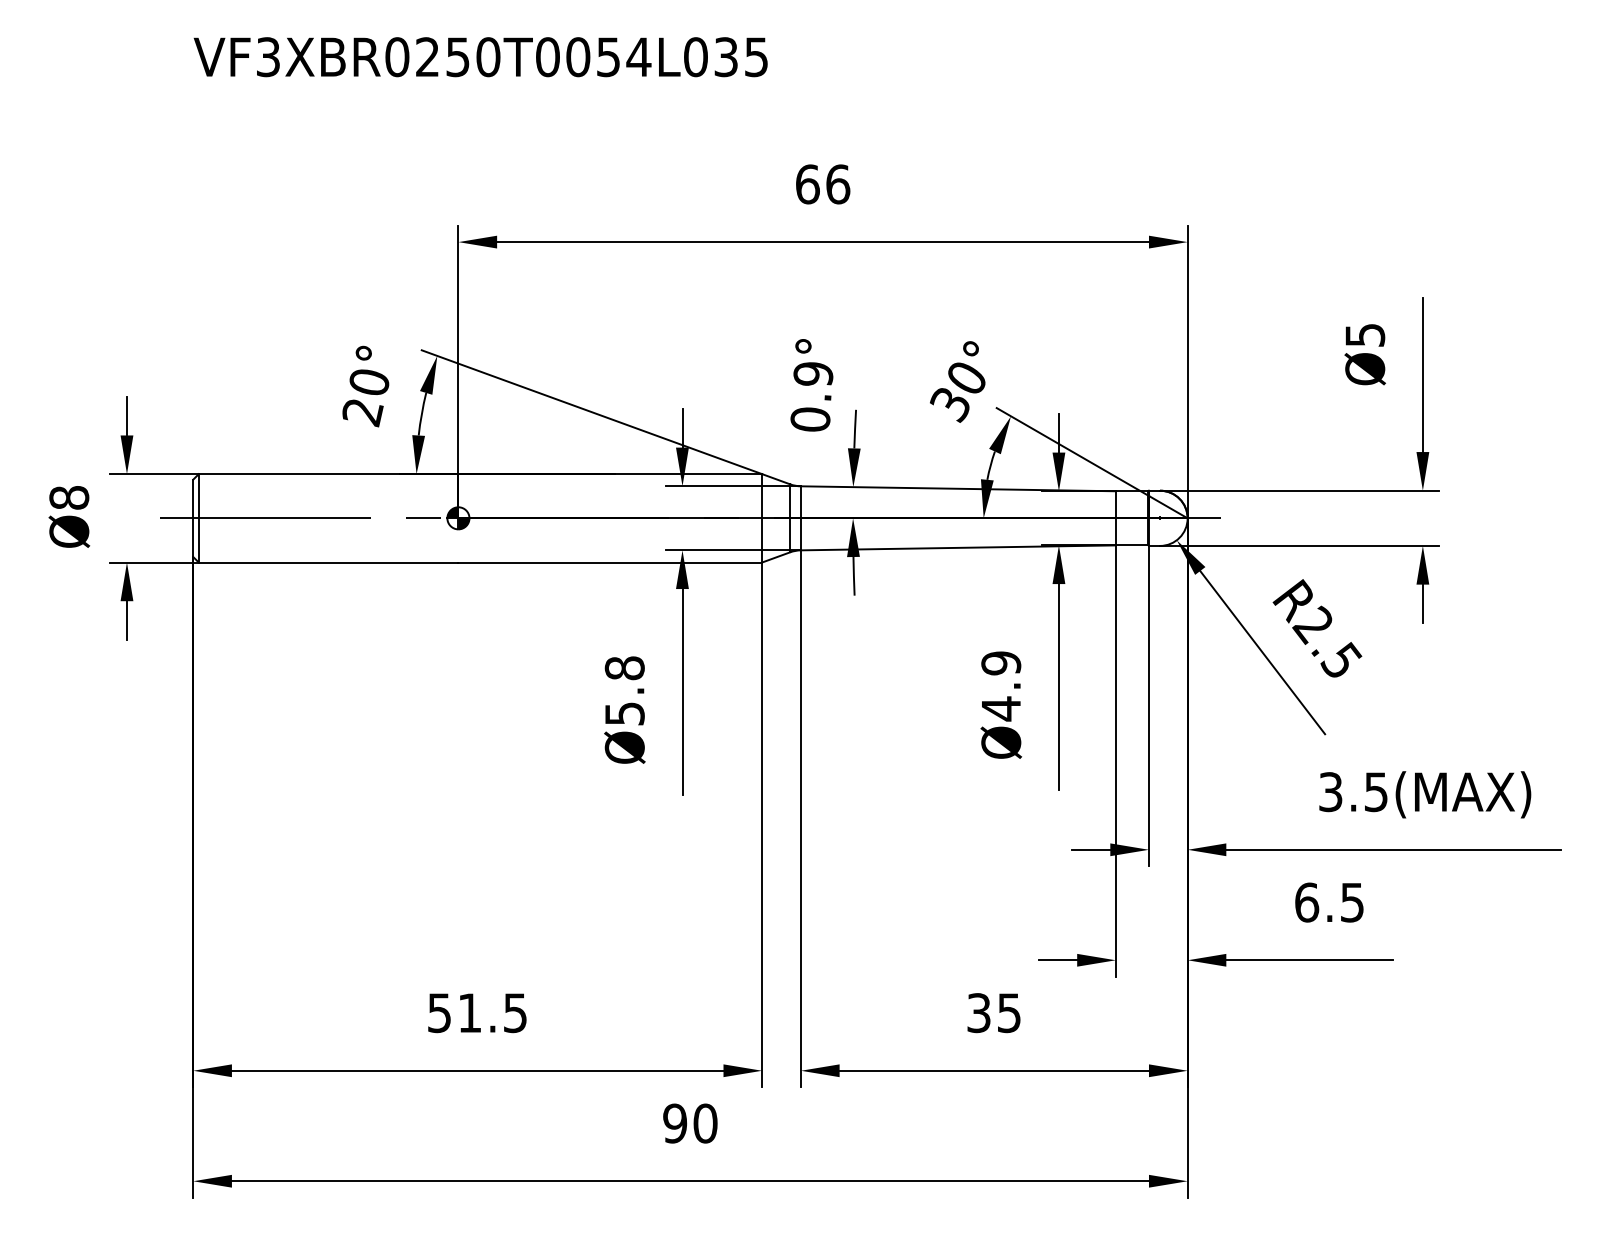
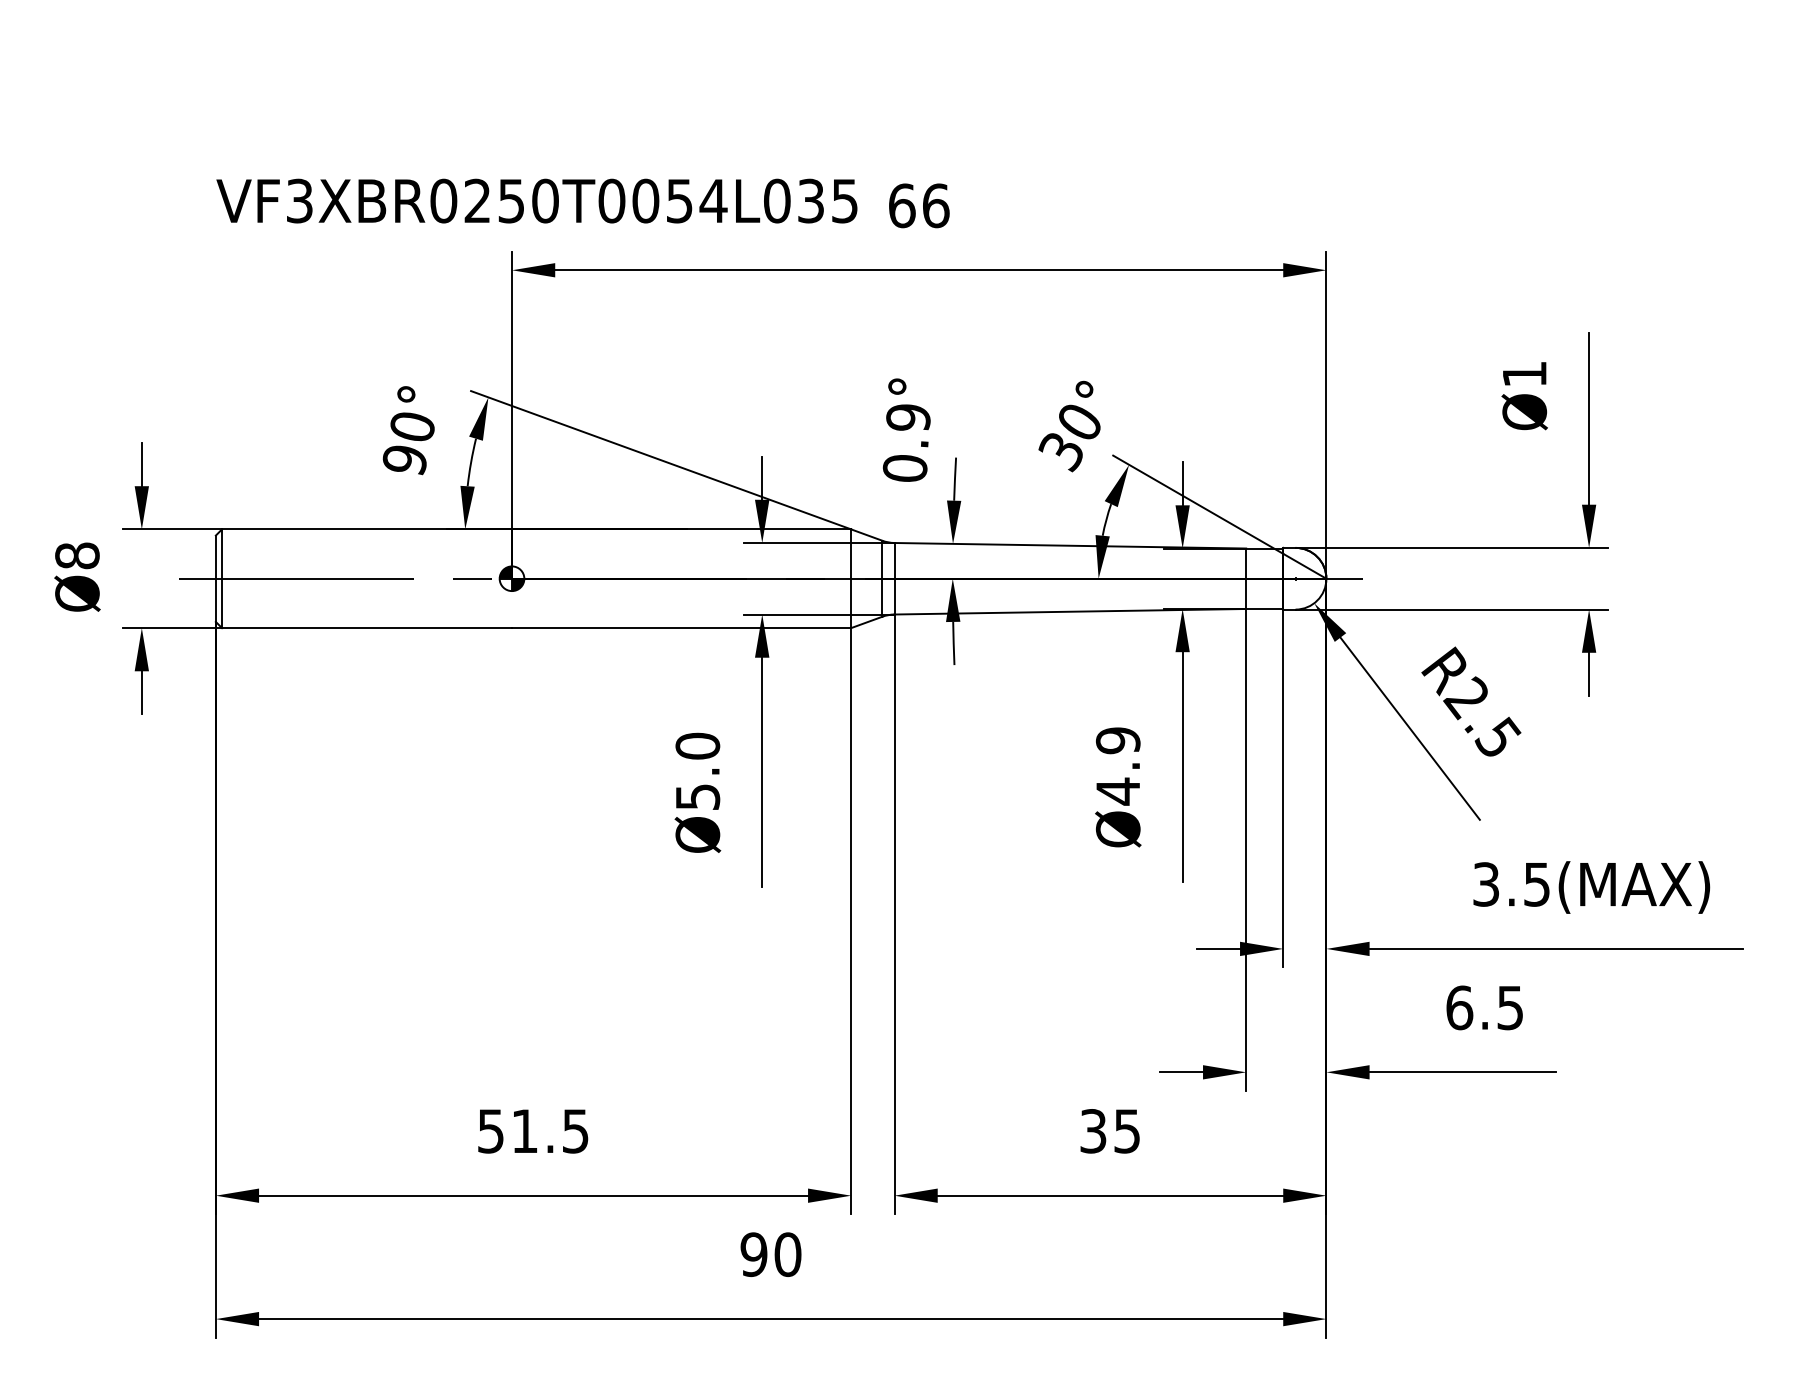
text: (480, 57) -> (536, 201), moved
text: (1365, 335) -> (1525, 374), Ø5 -> Ø1
text: (362, 413) -> (404, 461), 20° -> 90°
text: (624, 668) -> (697, 746), Ø5.8 -> Ø5.0

